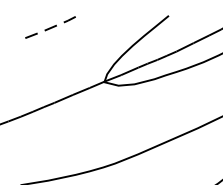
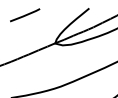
line: (48, 29) -> (25, 15), dashed -> solid

